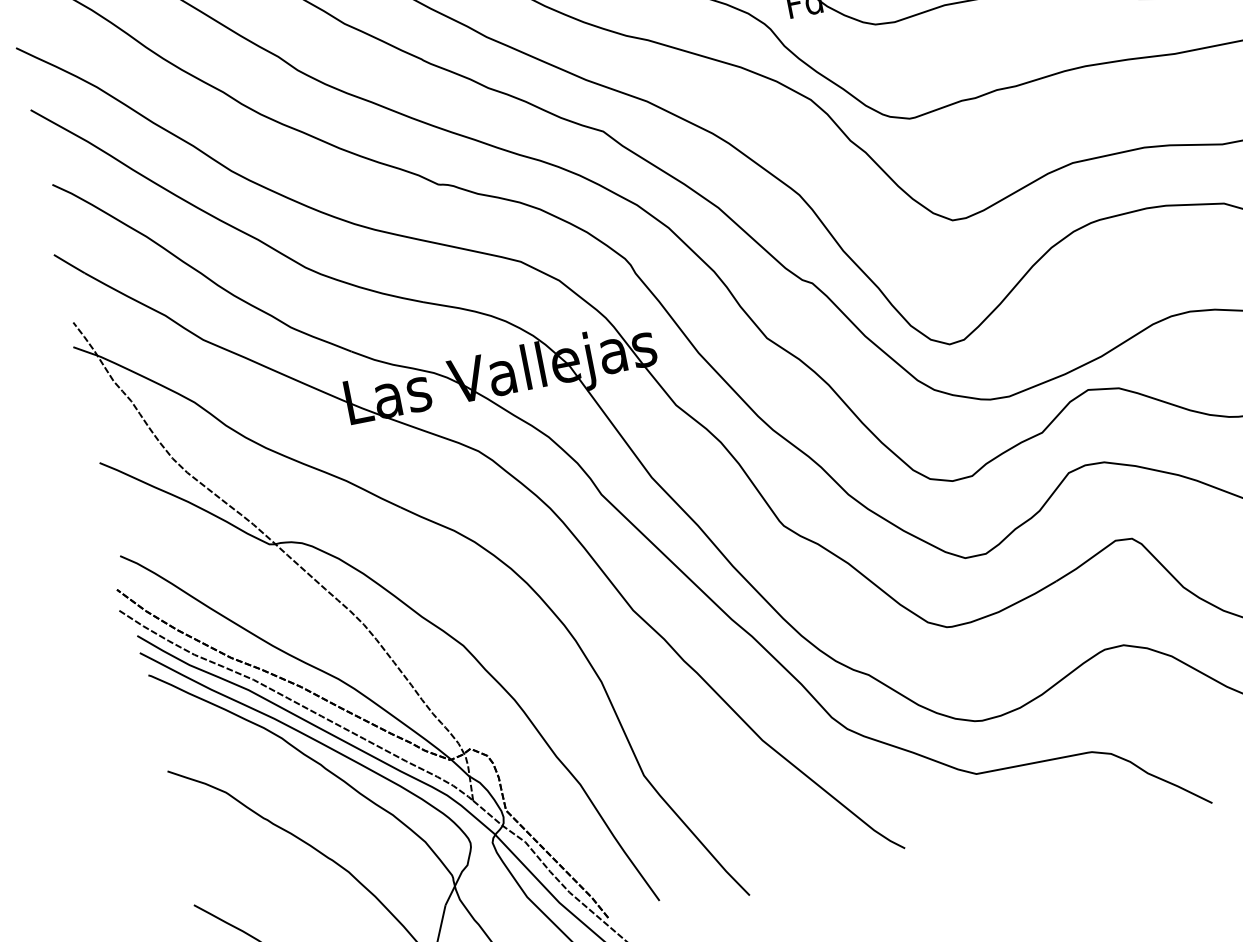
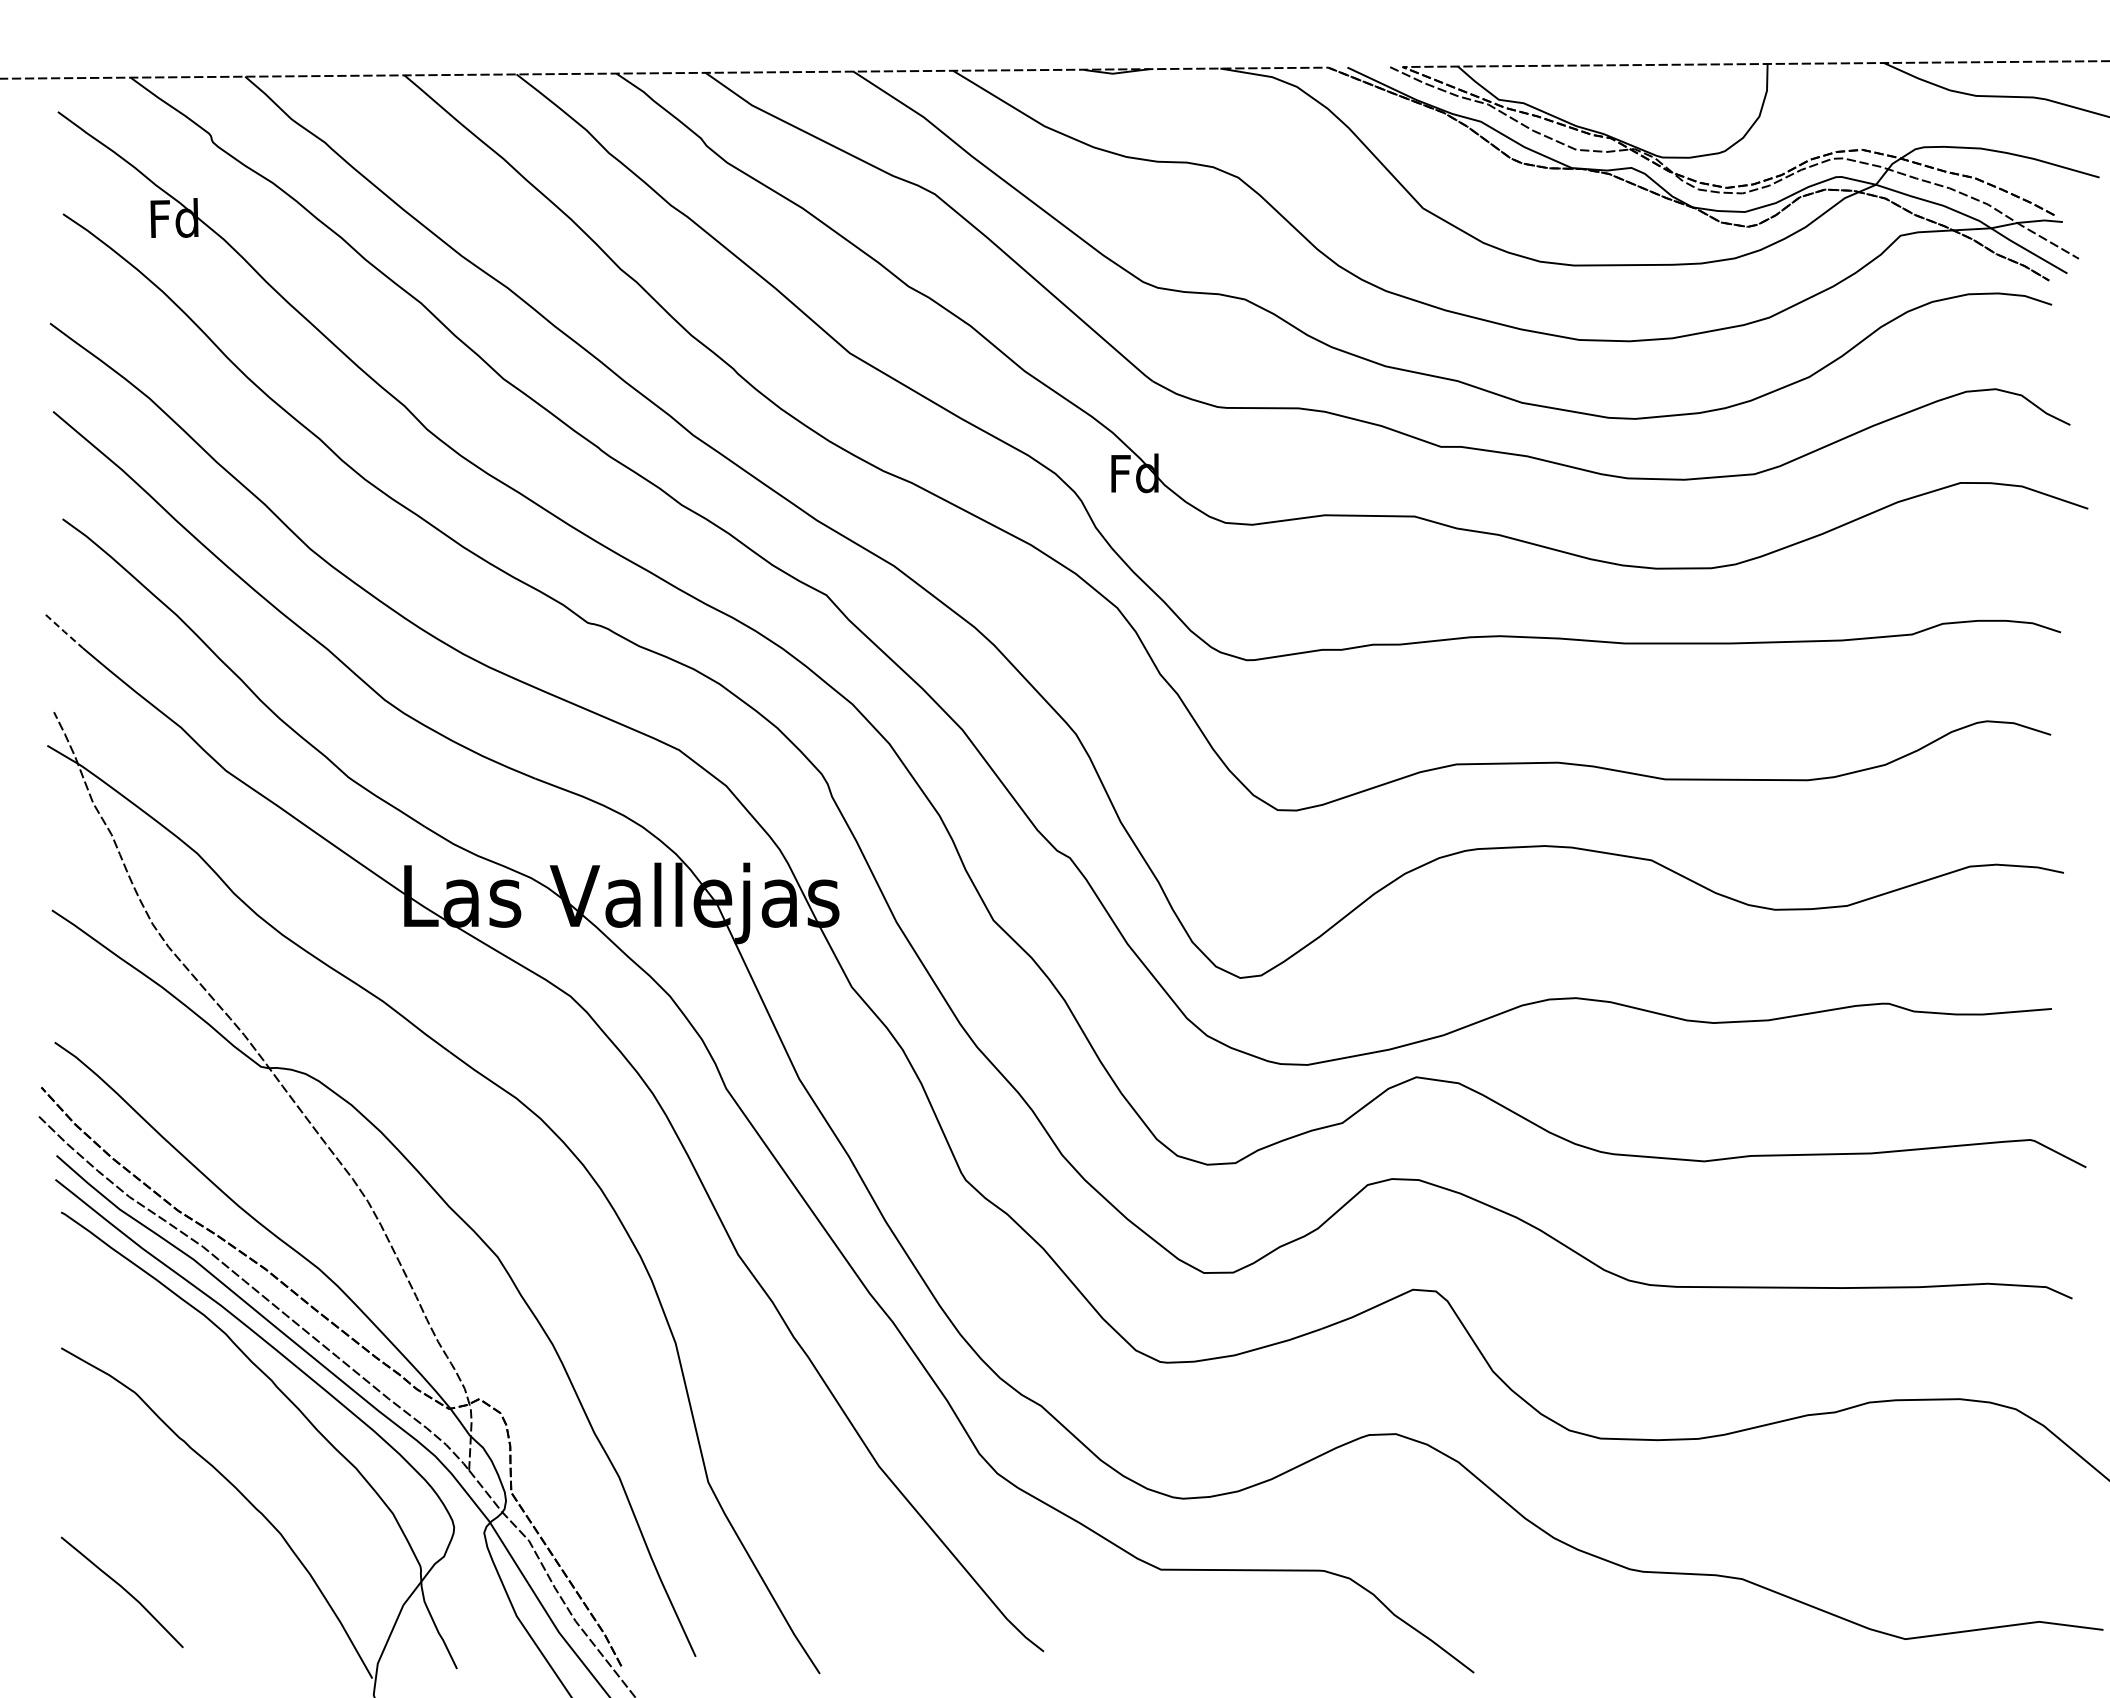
line: (69, 263) -> (64, 631), solid -> dashed

